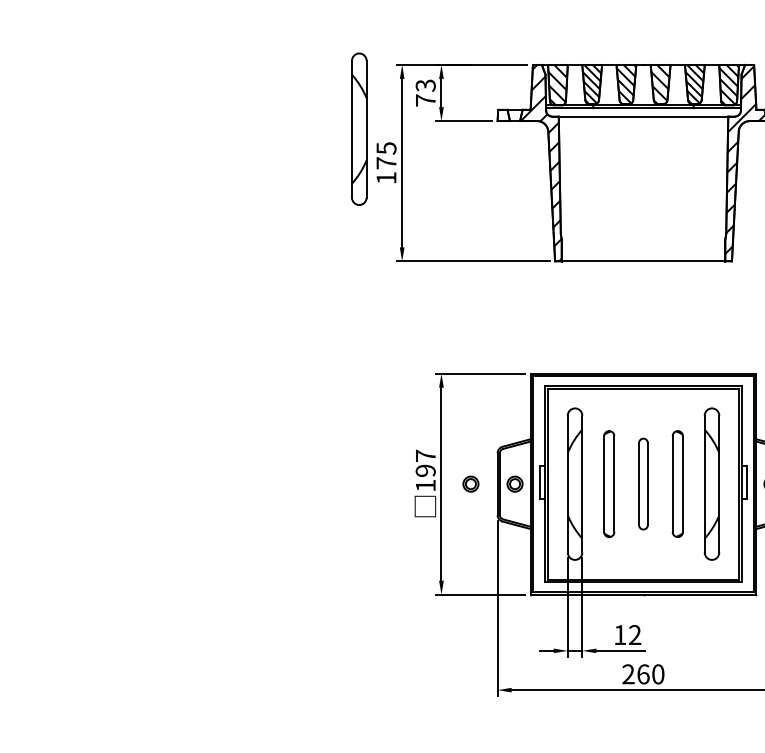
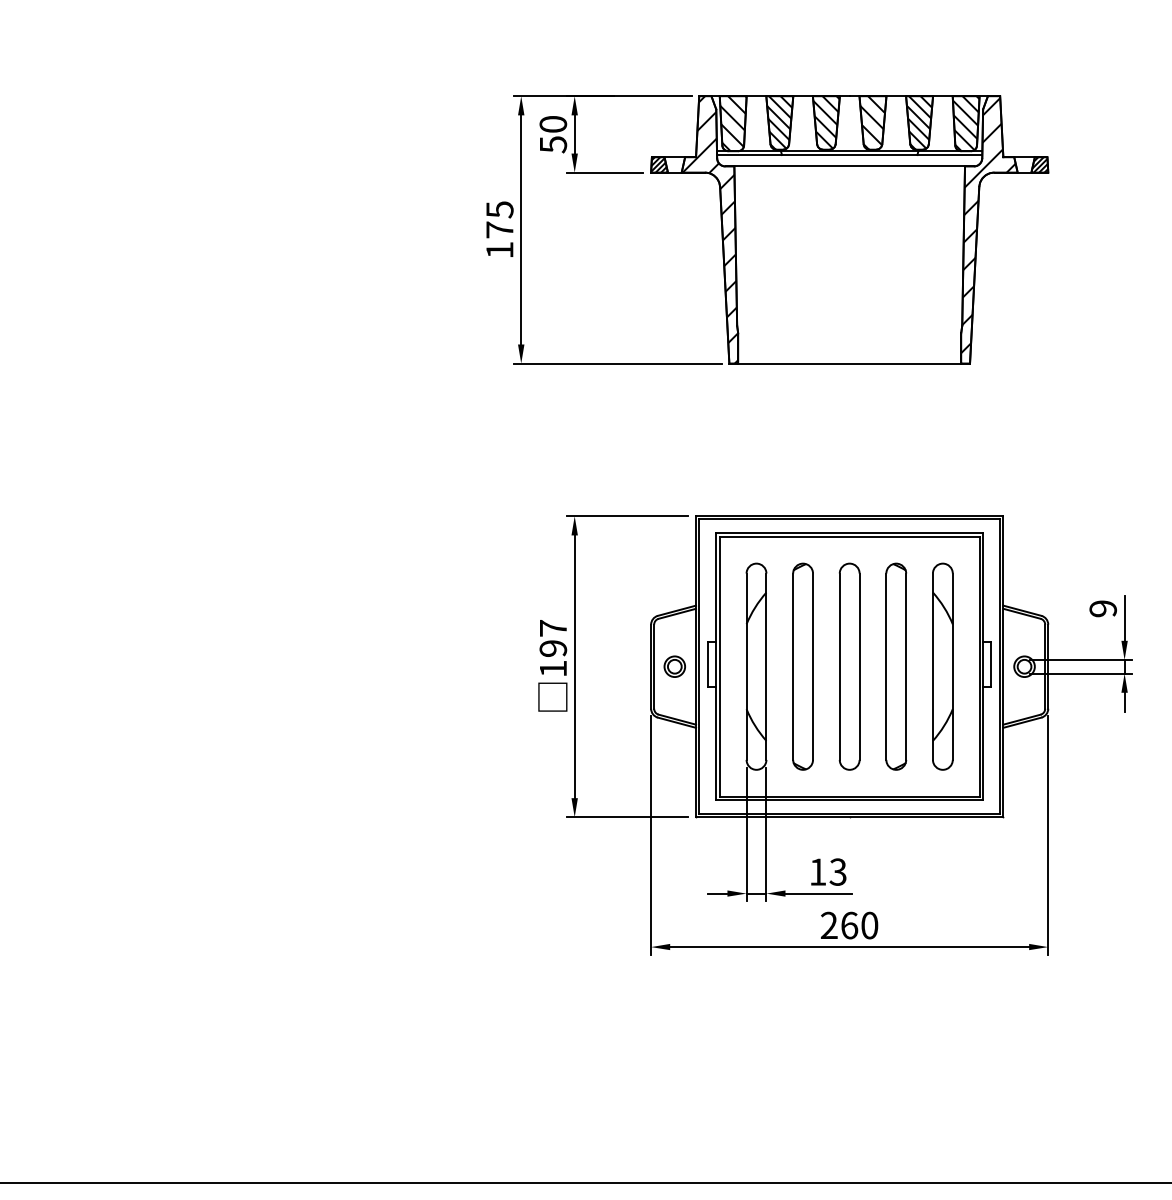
text: (425, 93) -> (553, 134), 73 -> 50
hatch: (503, 115) -> (659, 164), added
part: (359, 129) -> (462, 183), removed
part: (470, 483) -> (614, 666), removed
part: (608, 483) -> (802, 666), size x1.43
part: (643, 483) -> (849, 666), size x1.67
part: (677, 483) -> (896, 666), size x1.43
text: (634, 634) -> (837, 871), 12 -> 13

